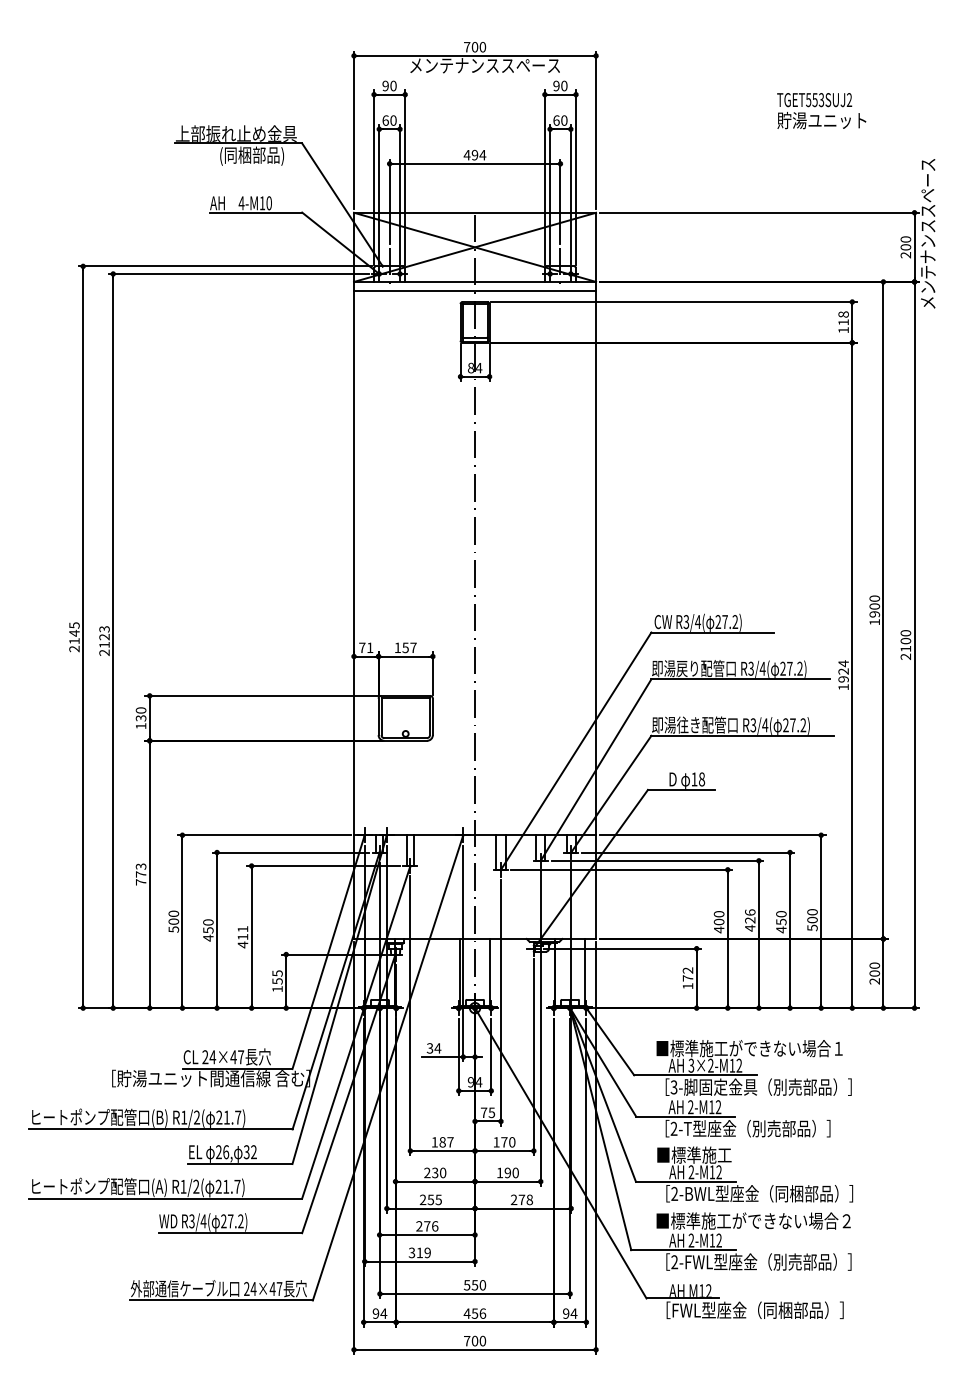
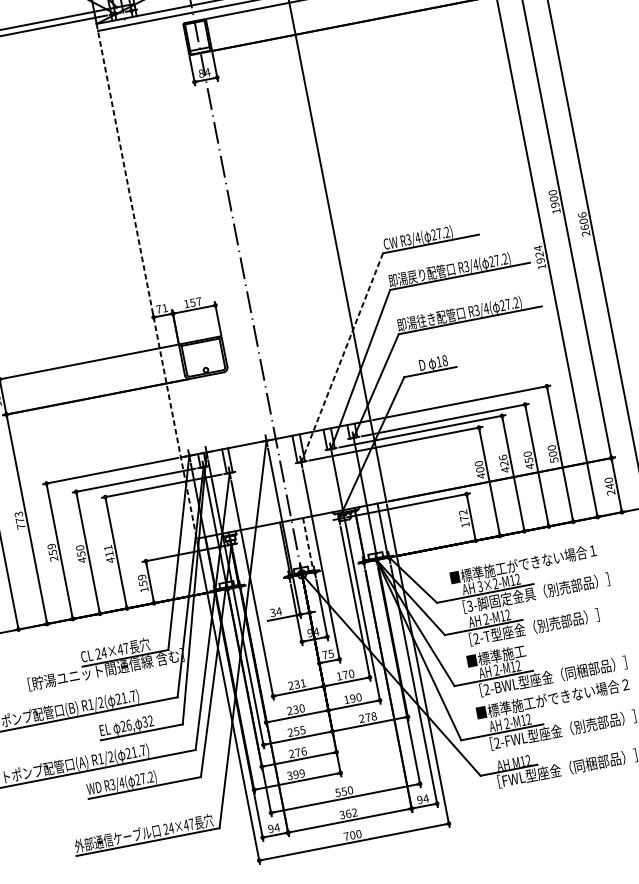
line: (354, 610) -> (147, 281), solid -> dashed
text: (905, 640) -> (583, 220), 2100 -> 2606
line: (575, 751) -> (341, 358), solid -> dashed
text: (173, 921) -> (52, 552), 500 -> 259
text: (277, 973) -> (142, 577), 155 -> 159
line: (489, 973) -> (308, 545), solid -> dashed
text: (874, 973) -> (609, 486), 200 -> 240
text: (442, 1142) -> (297, 684), 187 -> 231
text: (419, 1252) -> (295, 774), 319 -> 399
text: (474, 1313) -> (348, 813), 456 -> 362

